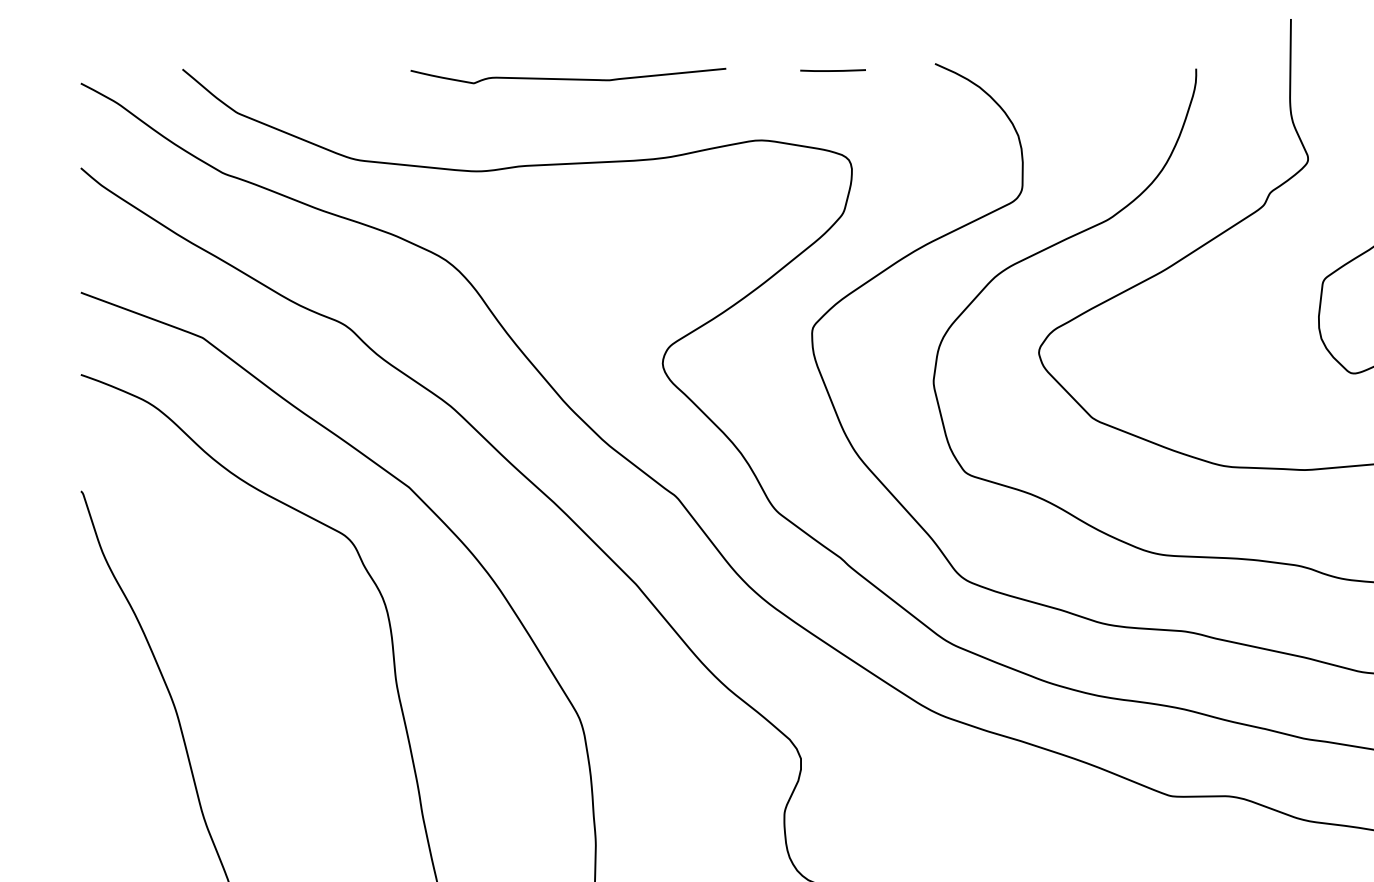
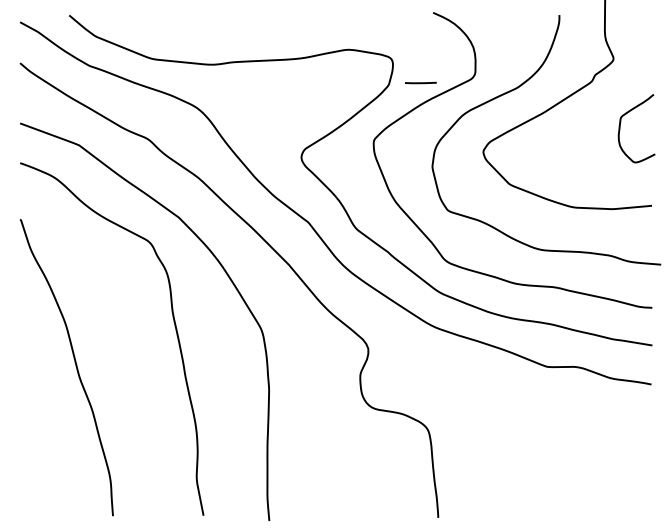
line: (832, 69) -> (420, 82), moved
curve: (567, 77) -> (255, 19), removed

